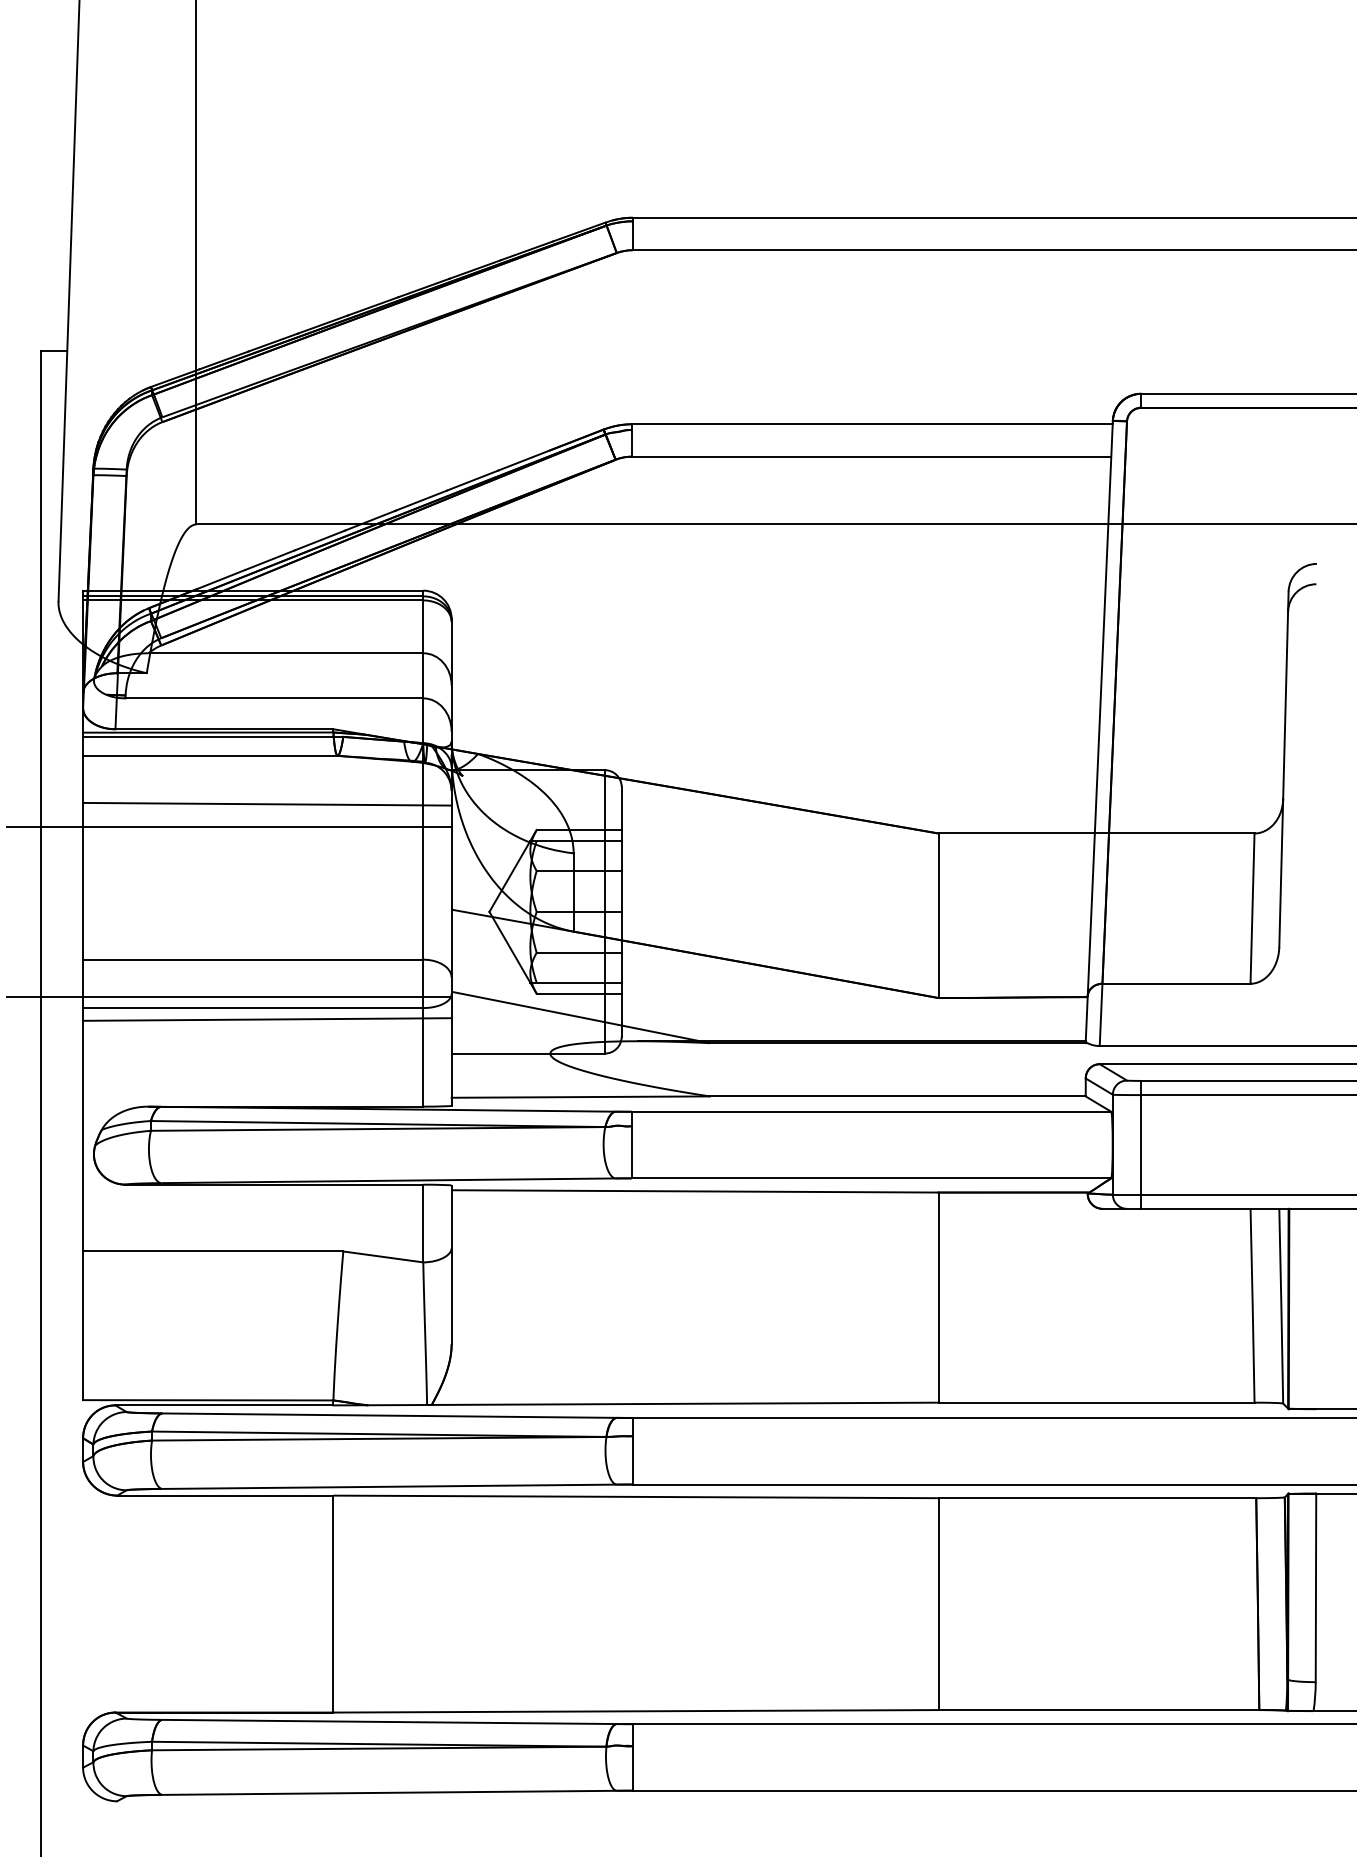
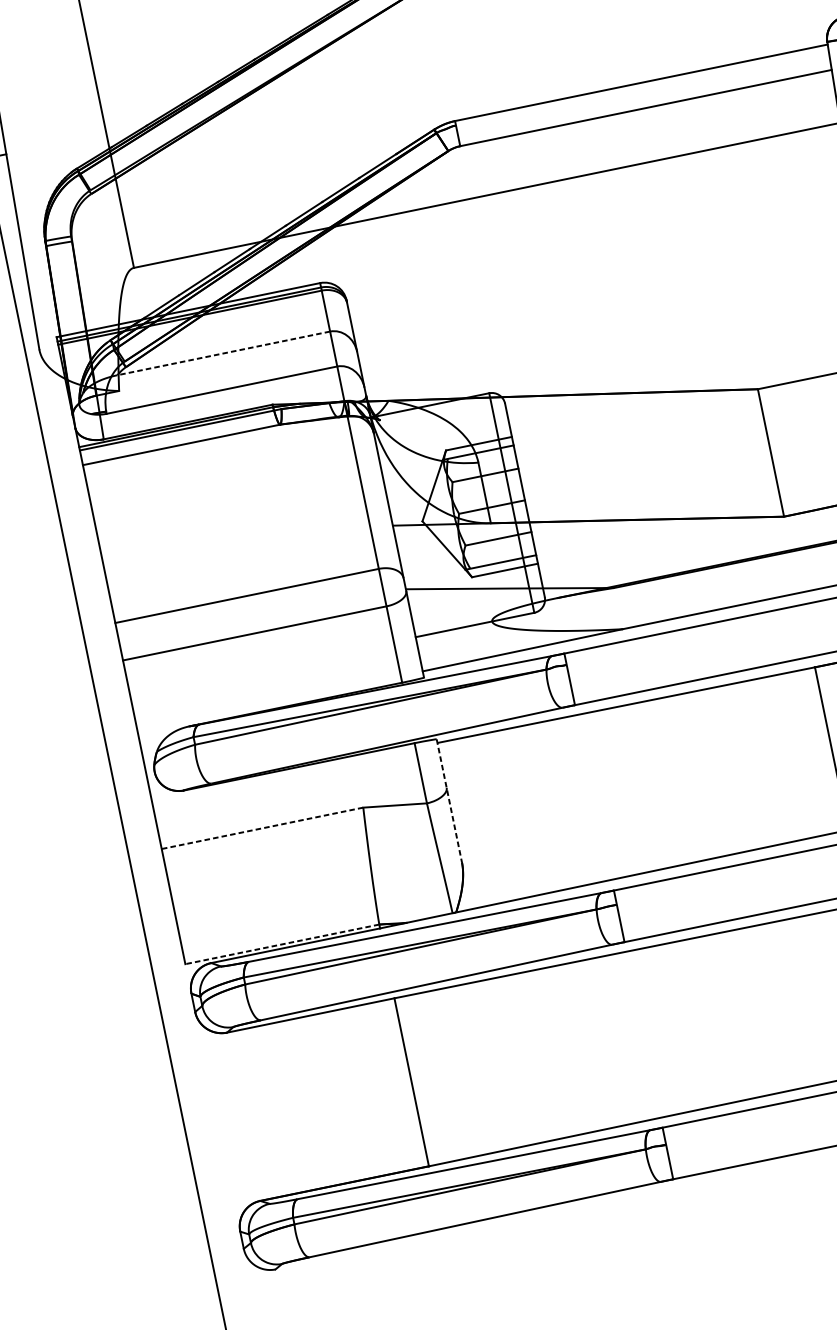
line: (285, 653) -> (223, 353), solid -> dashed
line: (267, 803) -> (233, 472), removed
line: (228, 826) -> (206, 496), removed
line: (228, 996) -> (233, 628), removed
line: (267, 1019) -> (267, 640), removed
line: (212, 1251) -> (261, 828), solid -> dashed
line: (451, 1265) -> (449, 801), solid -> dashed
line: (207, 1400) -> (281, 944), solid -> dashed

